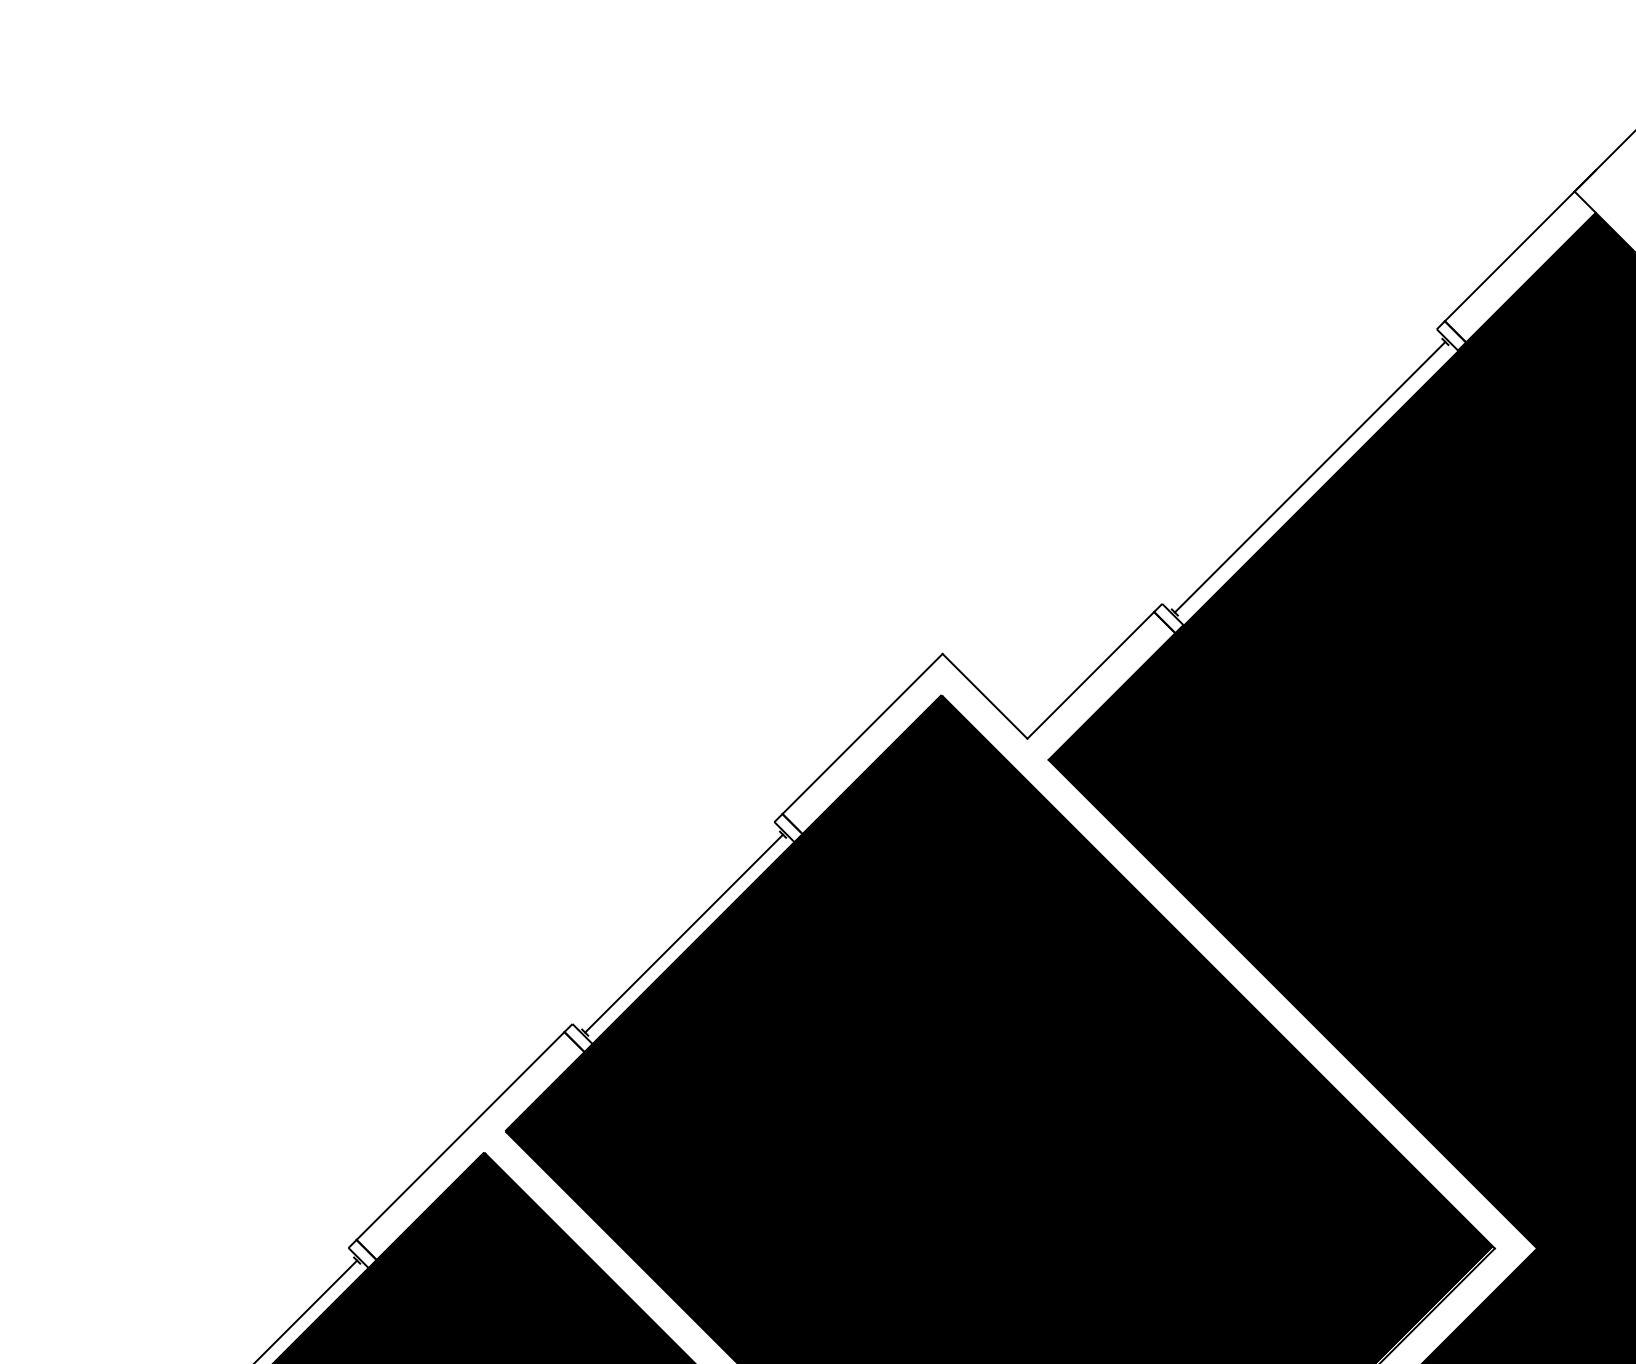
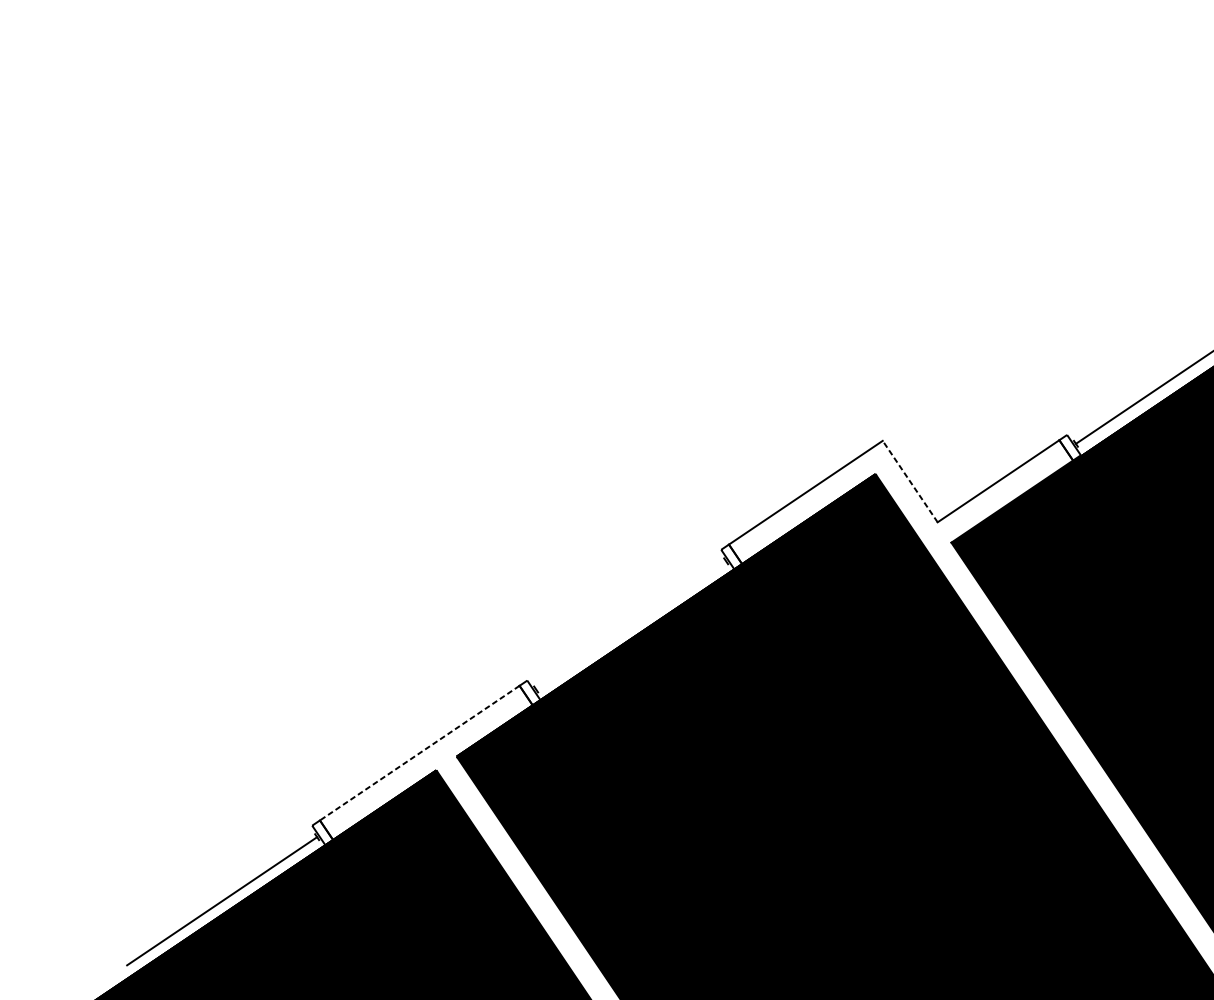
line: (985, 696) -> (910, 481), solid -> dashed
line: (684, 933) -> (631, 625), removed
line: (460, 1136) -> (419, 753), solid -> dashed

